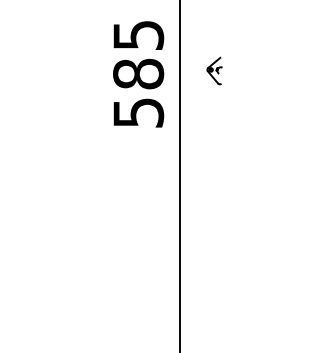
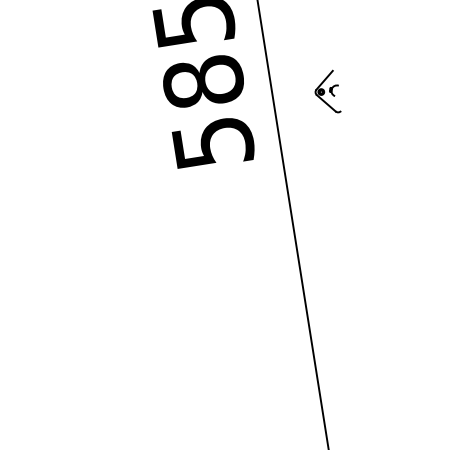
part: (214, 70) -> (326, 92), moved

